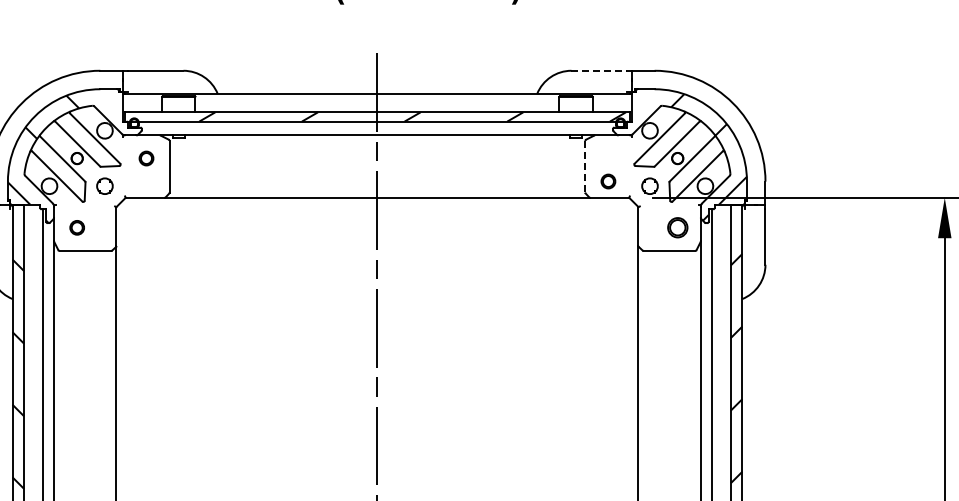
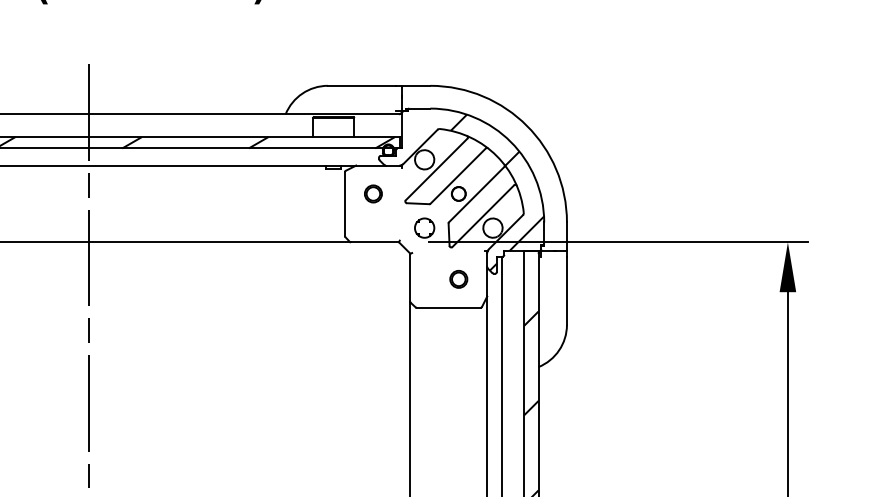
line: (599, 70) -> (362, 85), dashed -> solid
line: (585, 166) -> (345, 203), dashed -> solid
part: (608, 181) -> (373, 193), moved
part: (677, 227) -> (458, 278), size x0.71

